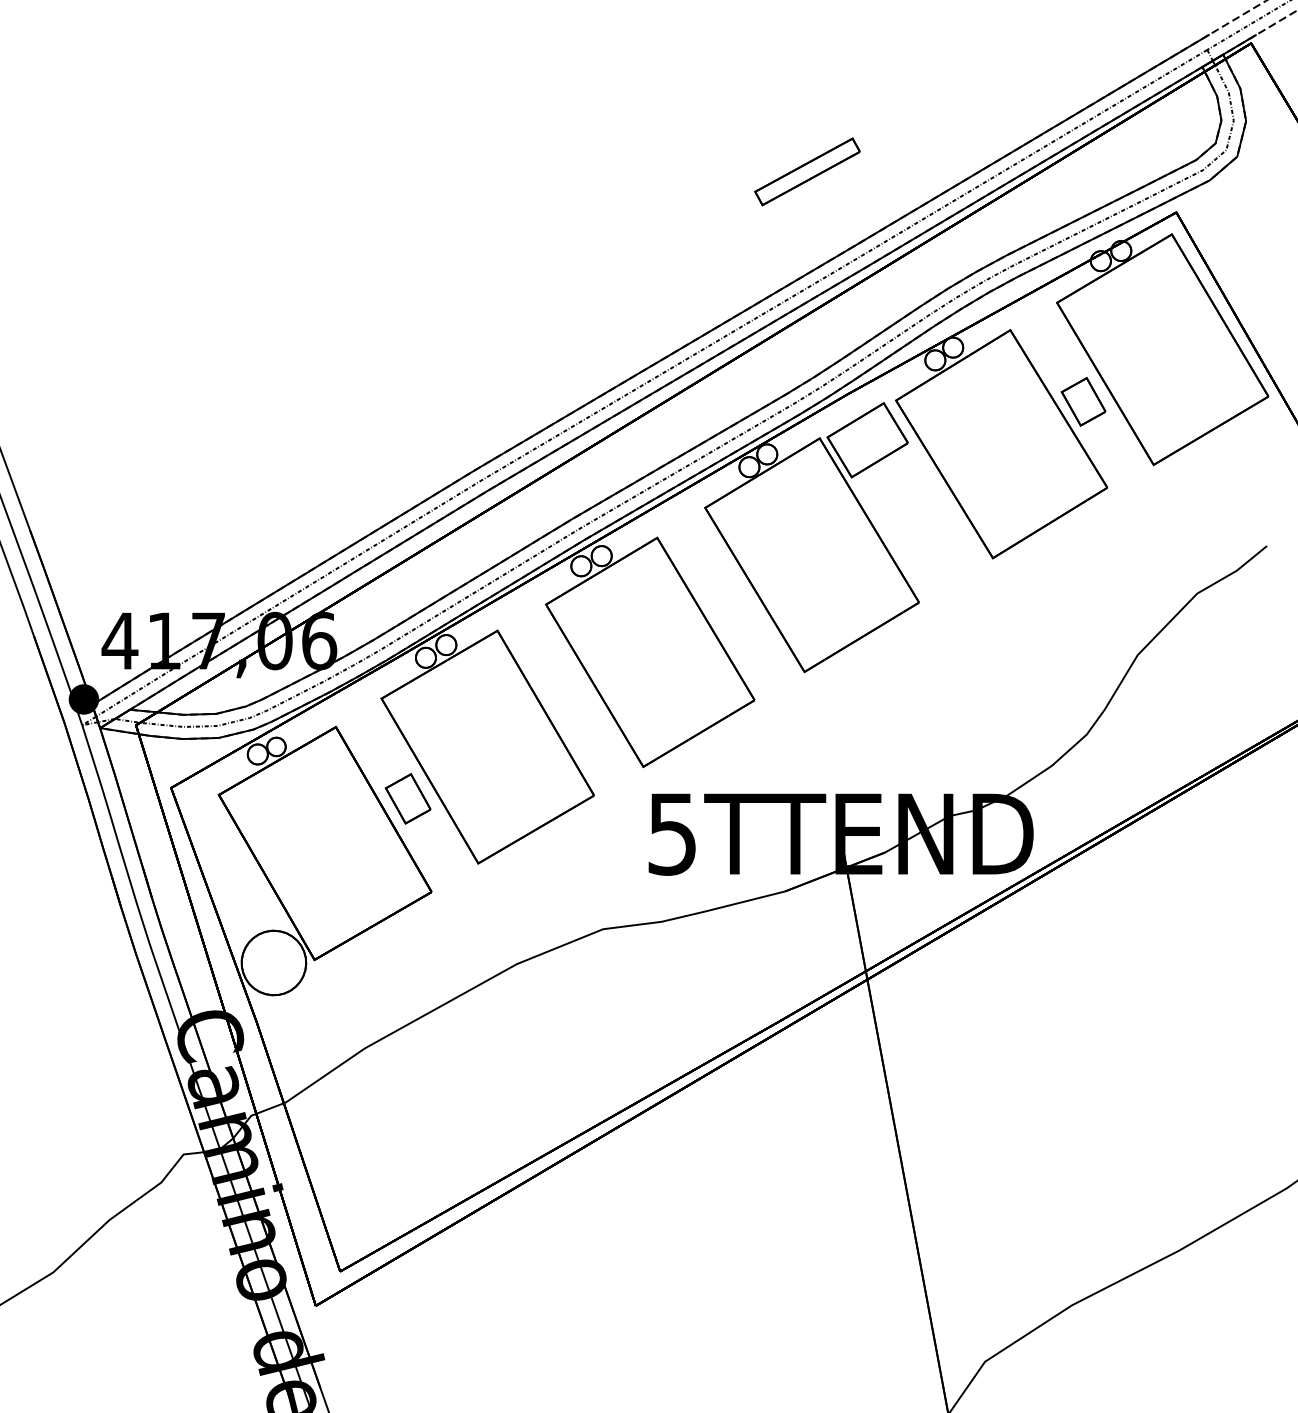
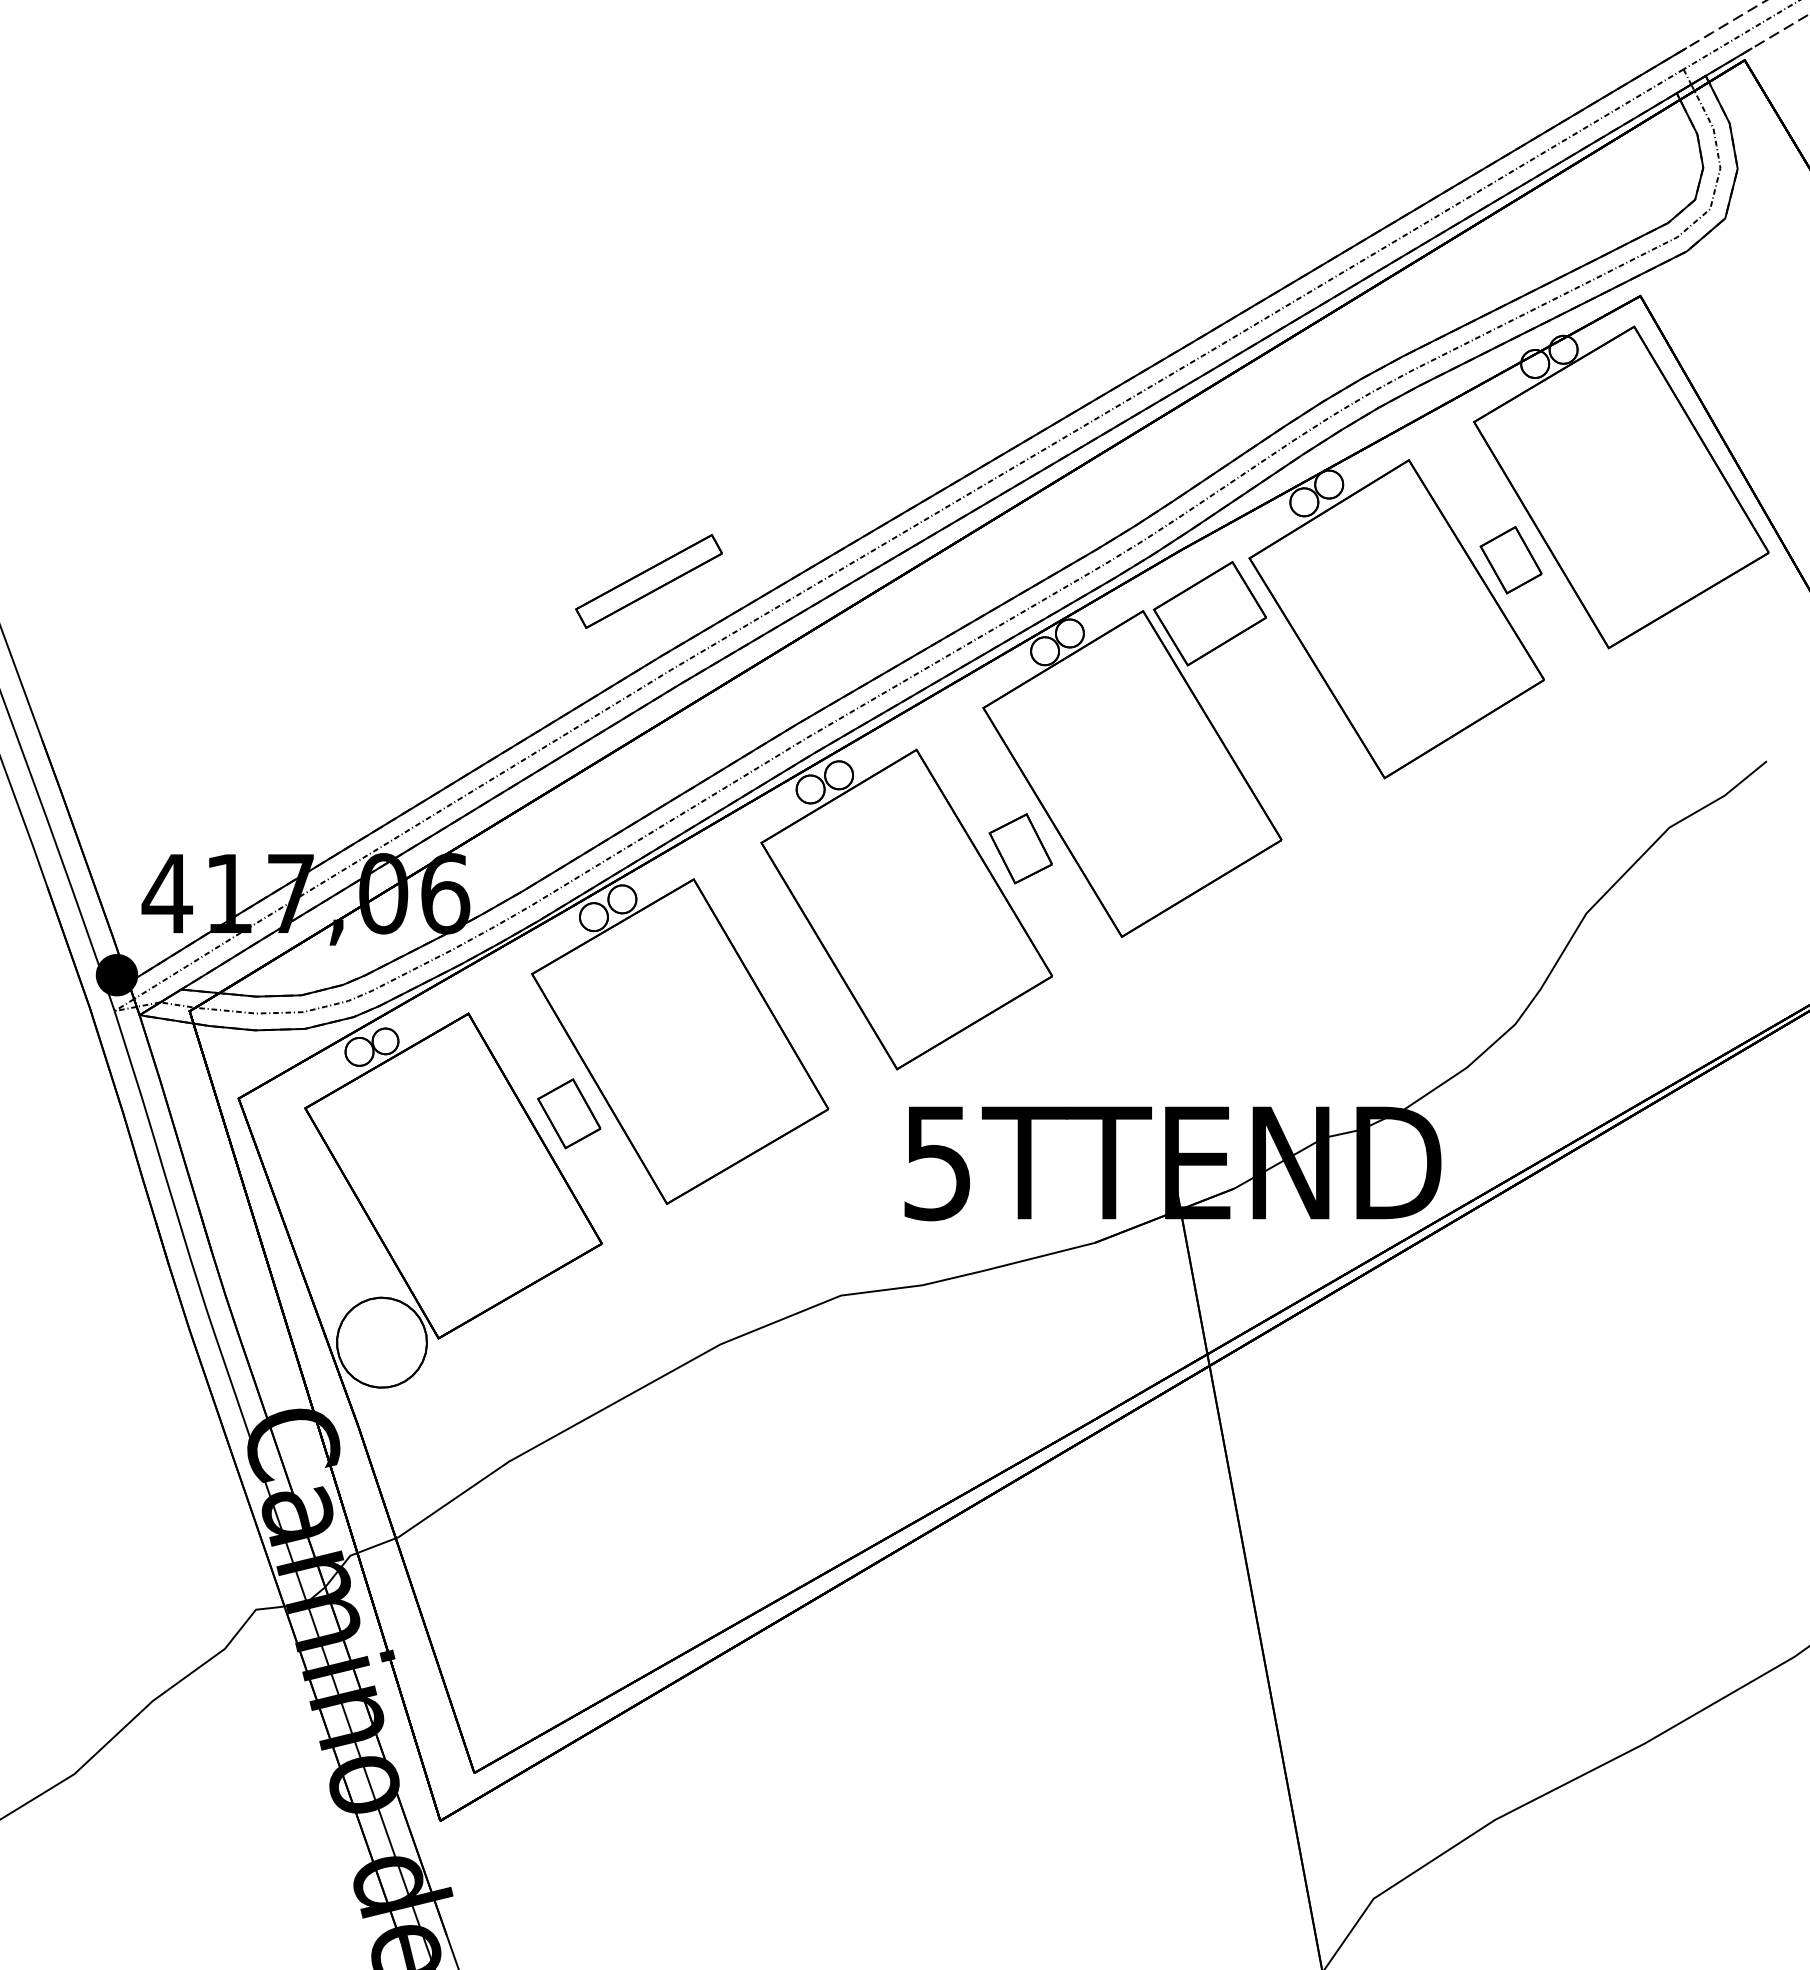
part: (807, 171) -> (648, 581), moved
part: (731, 608) -> (1020, 848), added

